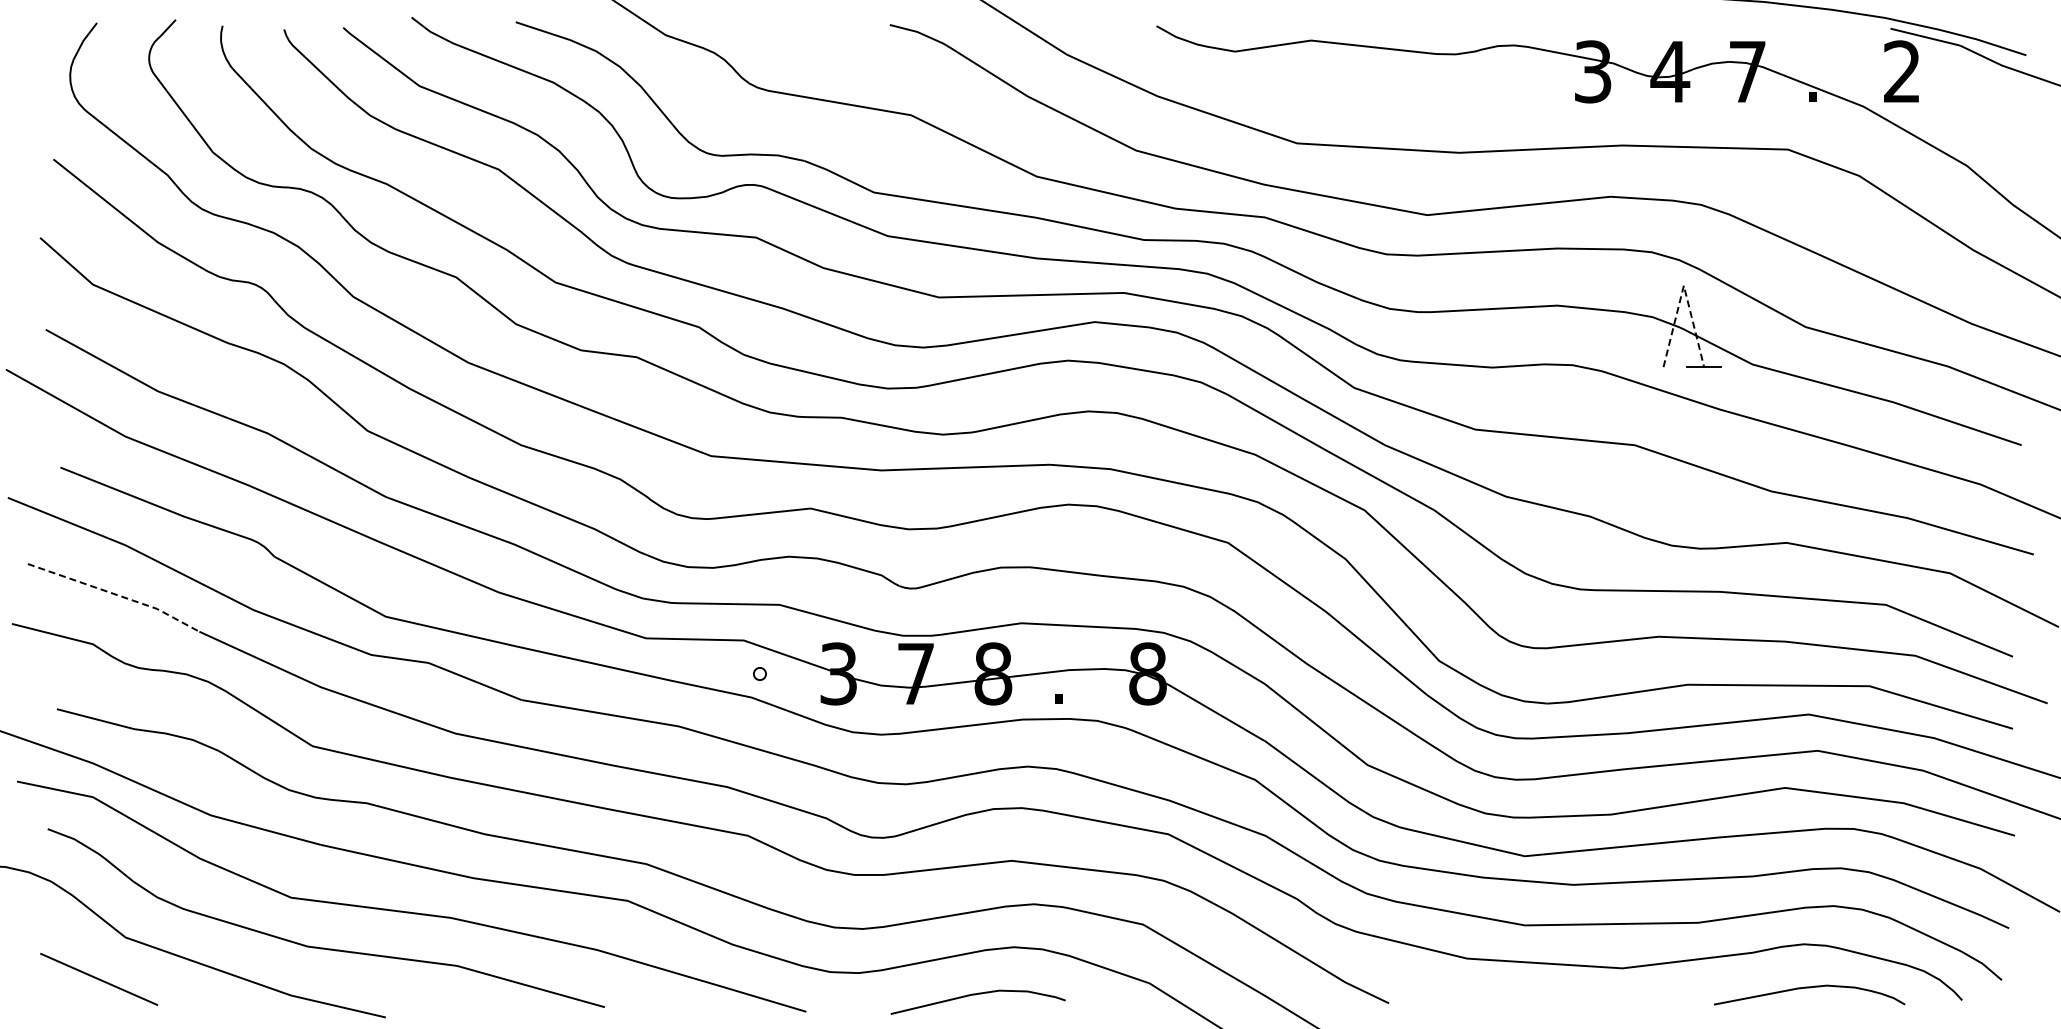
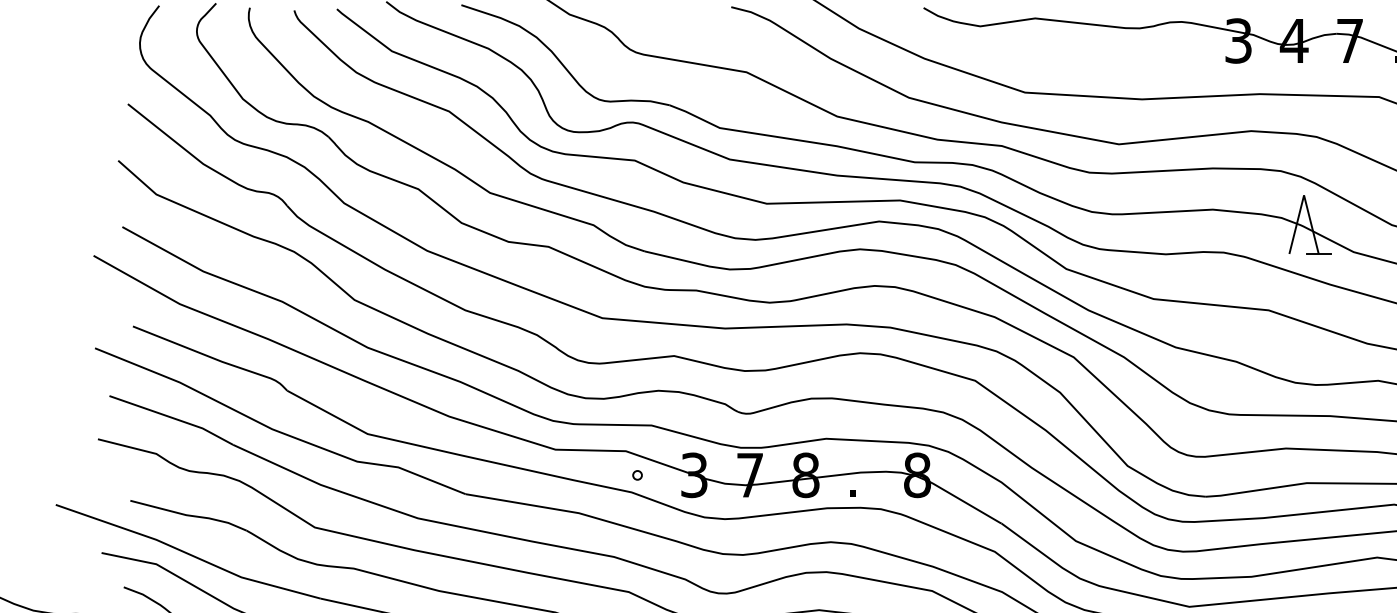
line: (1683, 285) -> (1303, 195), dashed -> solid
line: (116, 594) -> (173, 418), dashed -> solid

